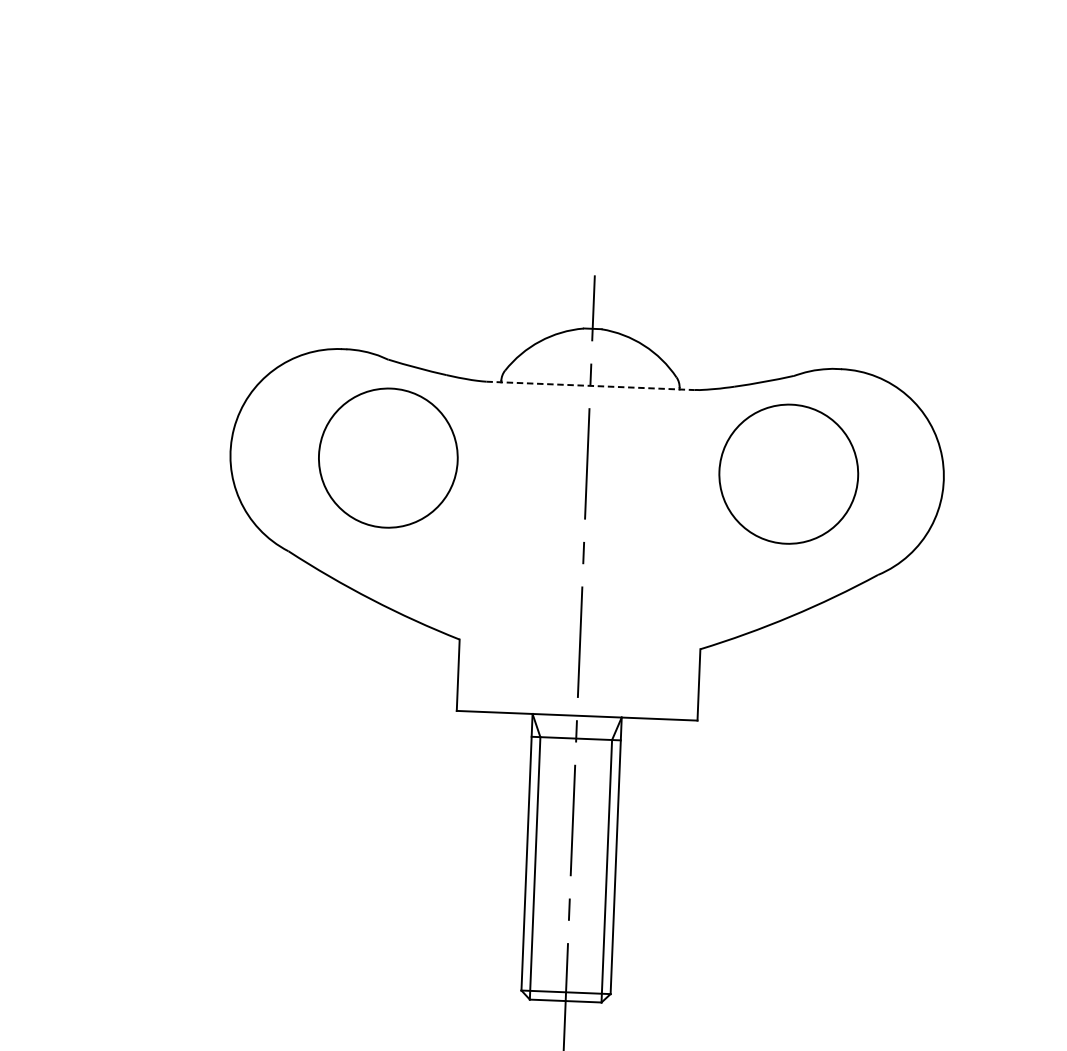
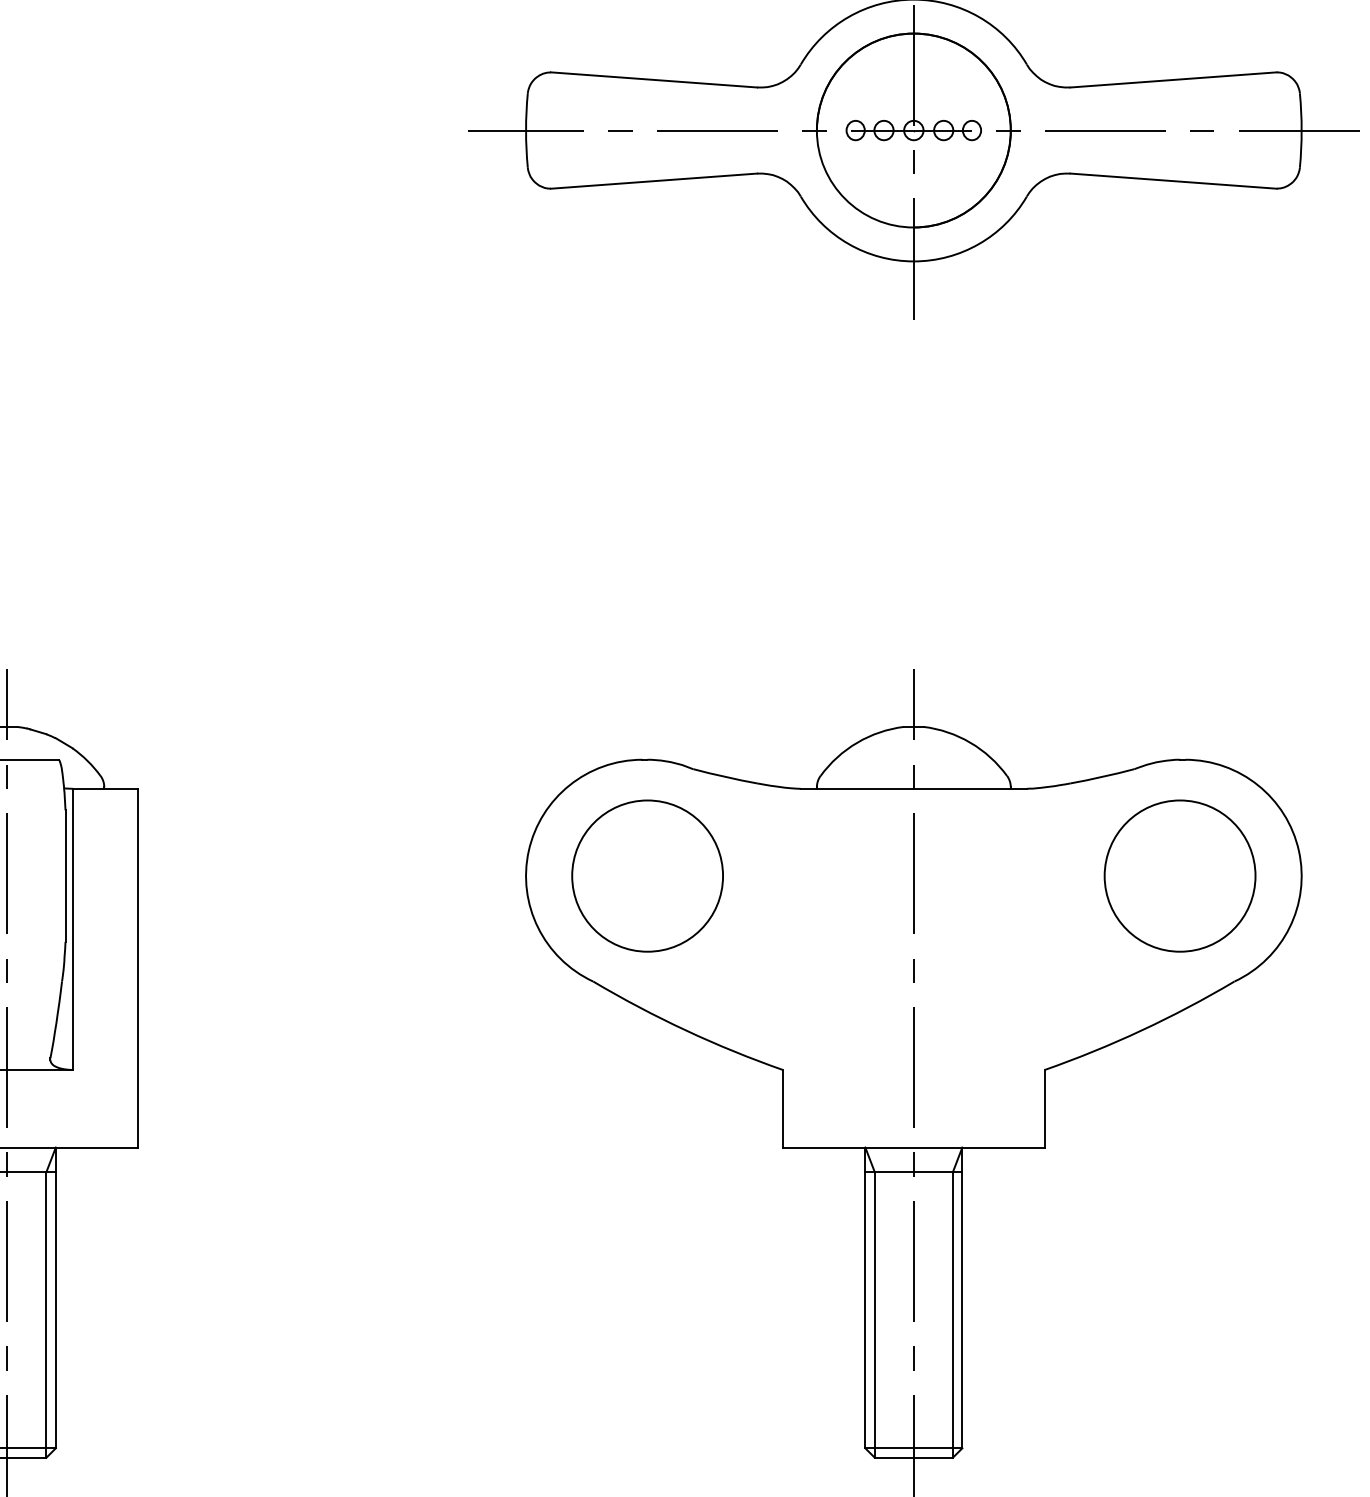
line: (591, 385) -> (914, 788), dashed -> solid
part: (388, 457) -> (647, 875), moved
part: (788, 473) -> (1179, 875), moved

